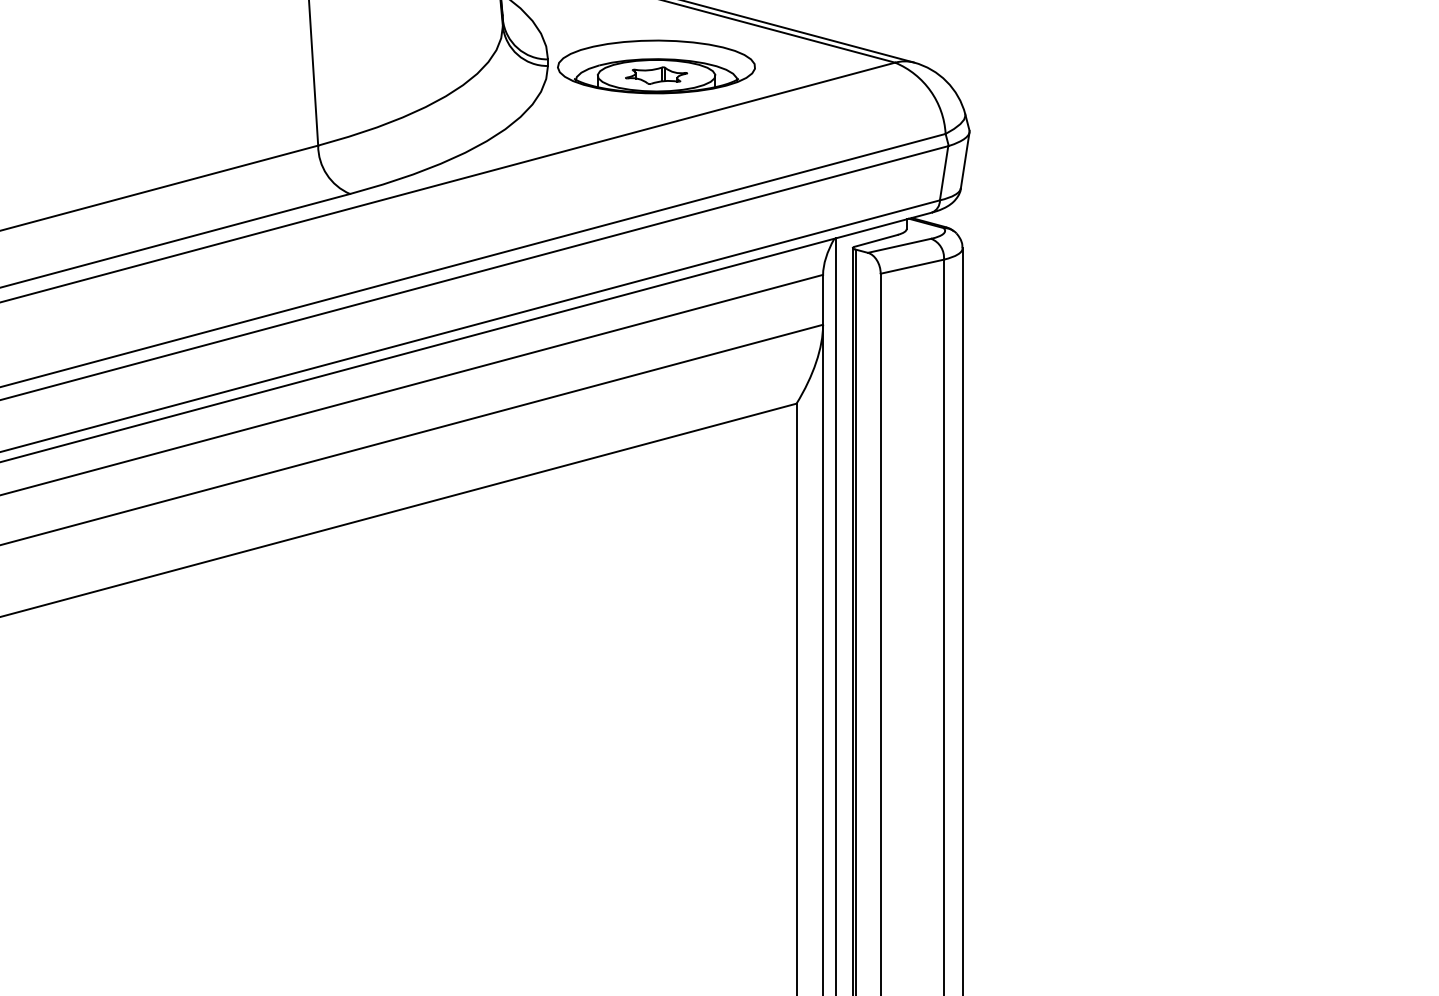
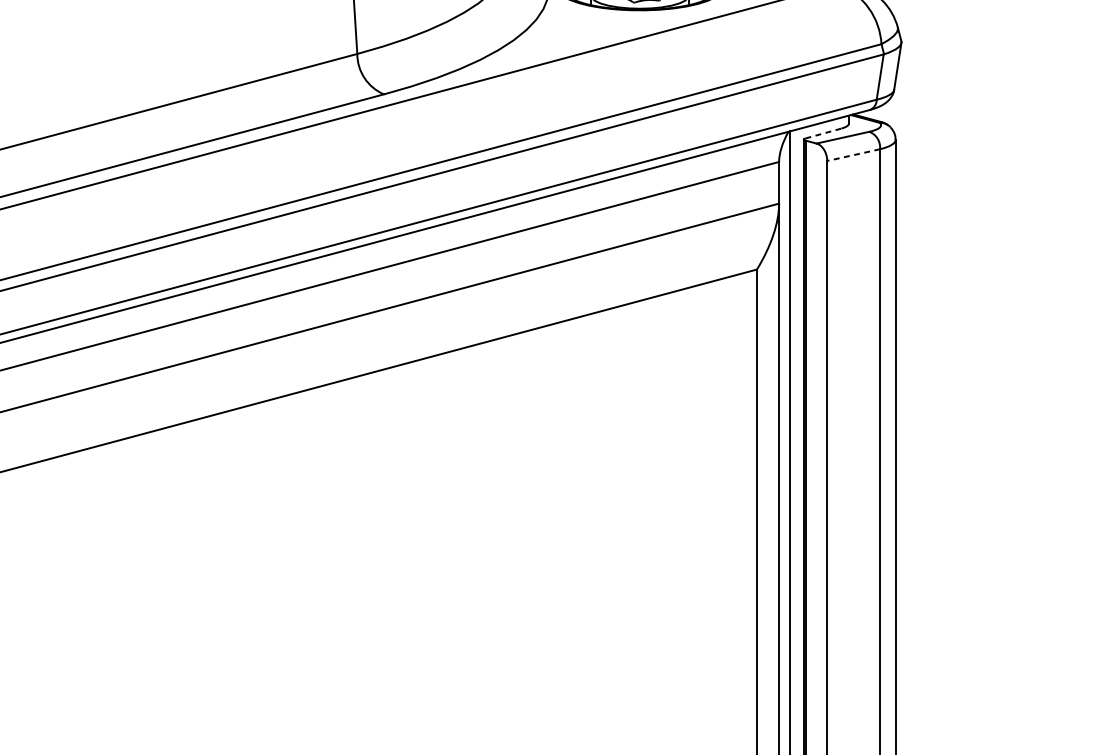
line: (876, 240) -> (823, 133), solid -> dashed
line: (911, 266) -> (852, 154), solid -> dashed

